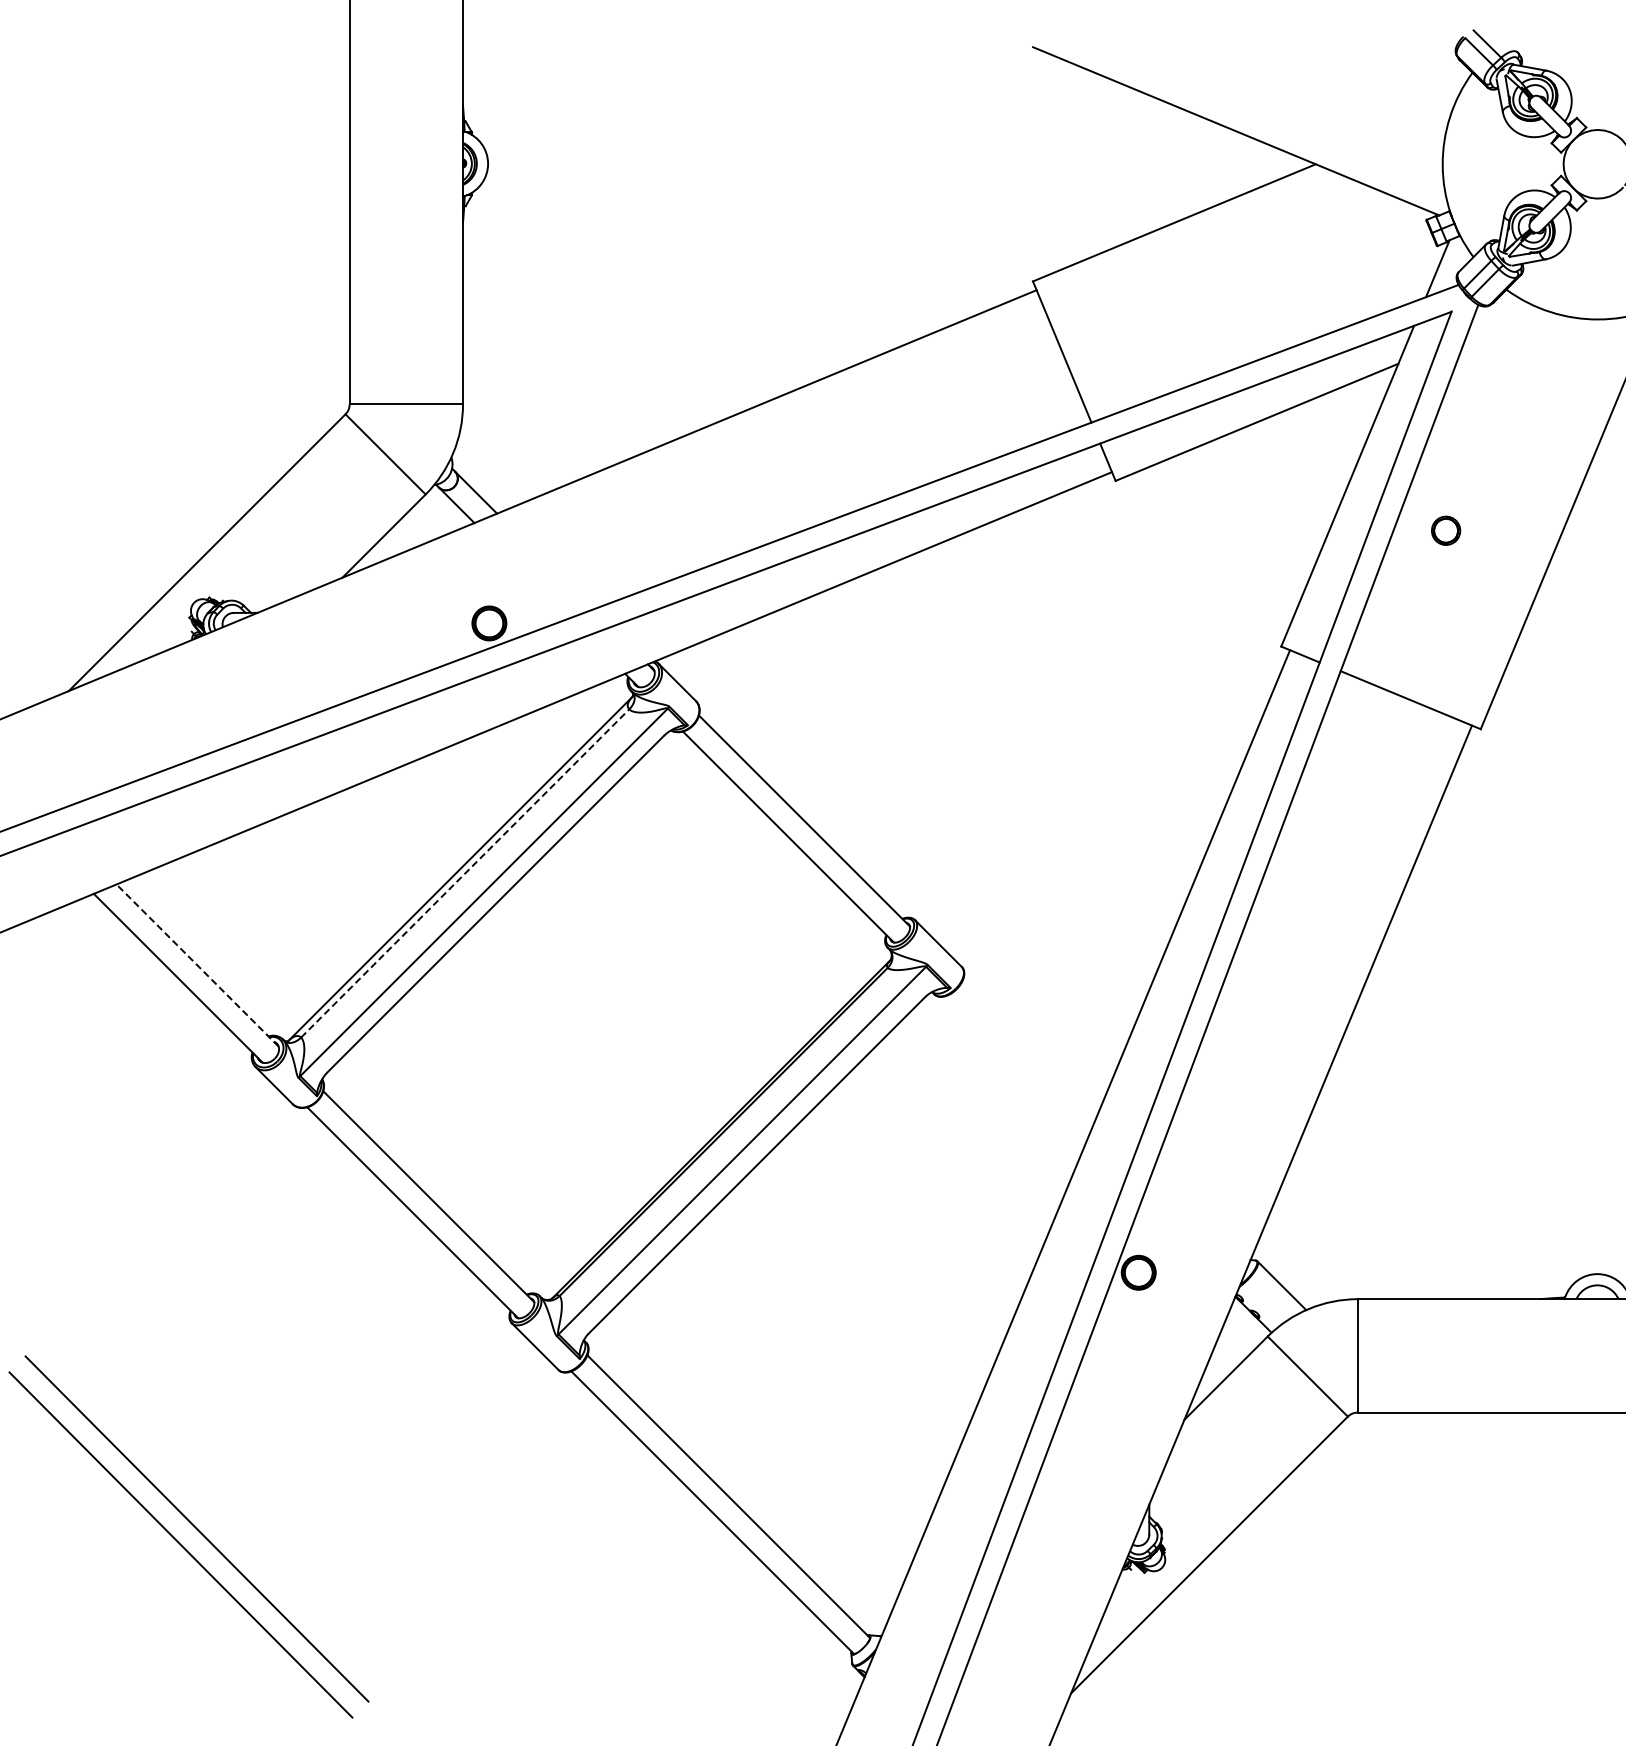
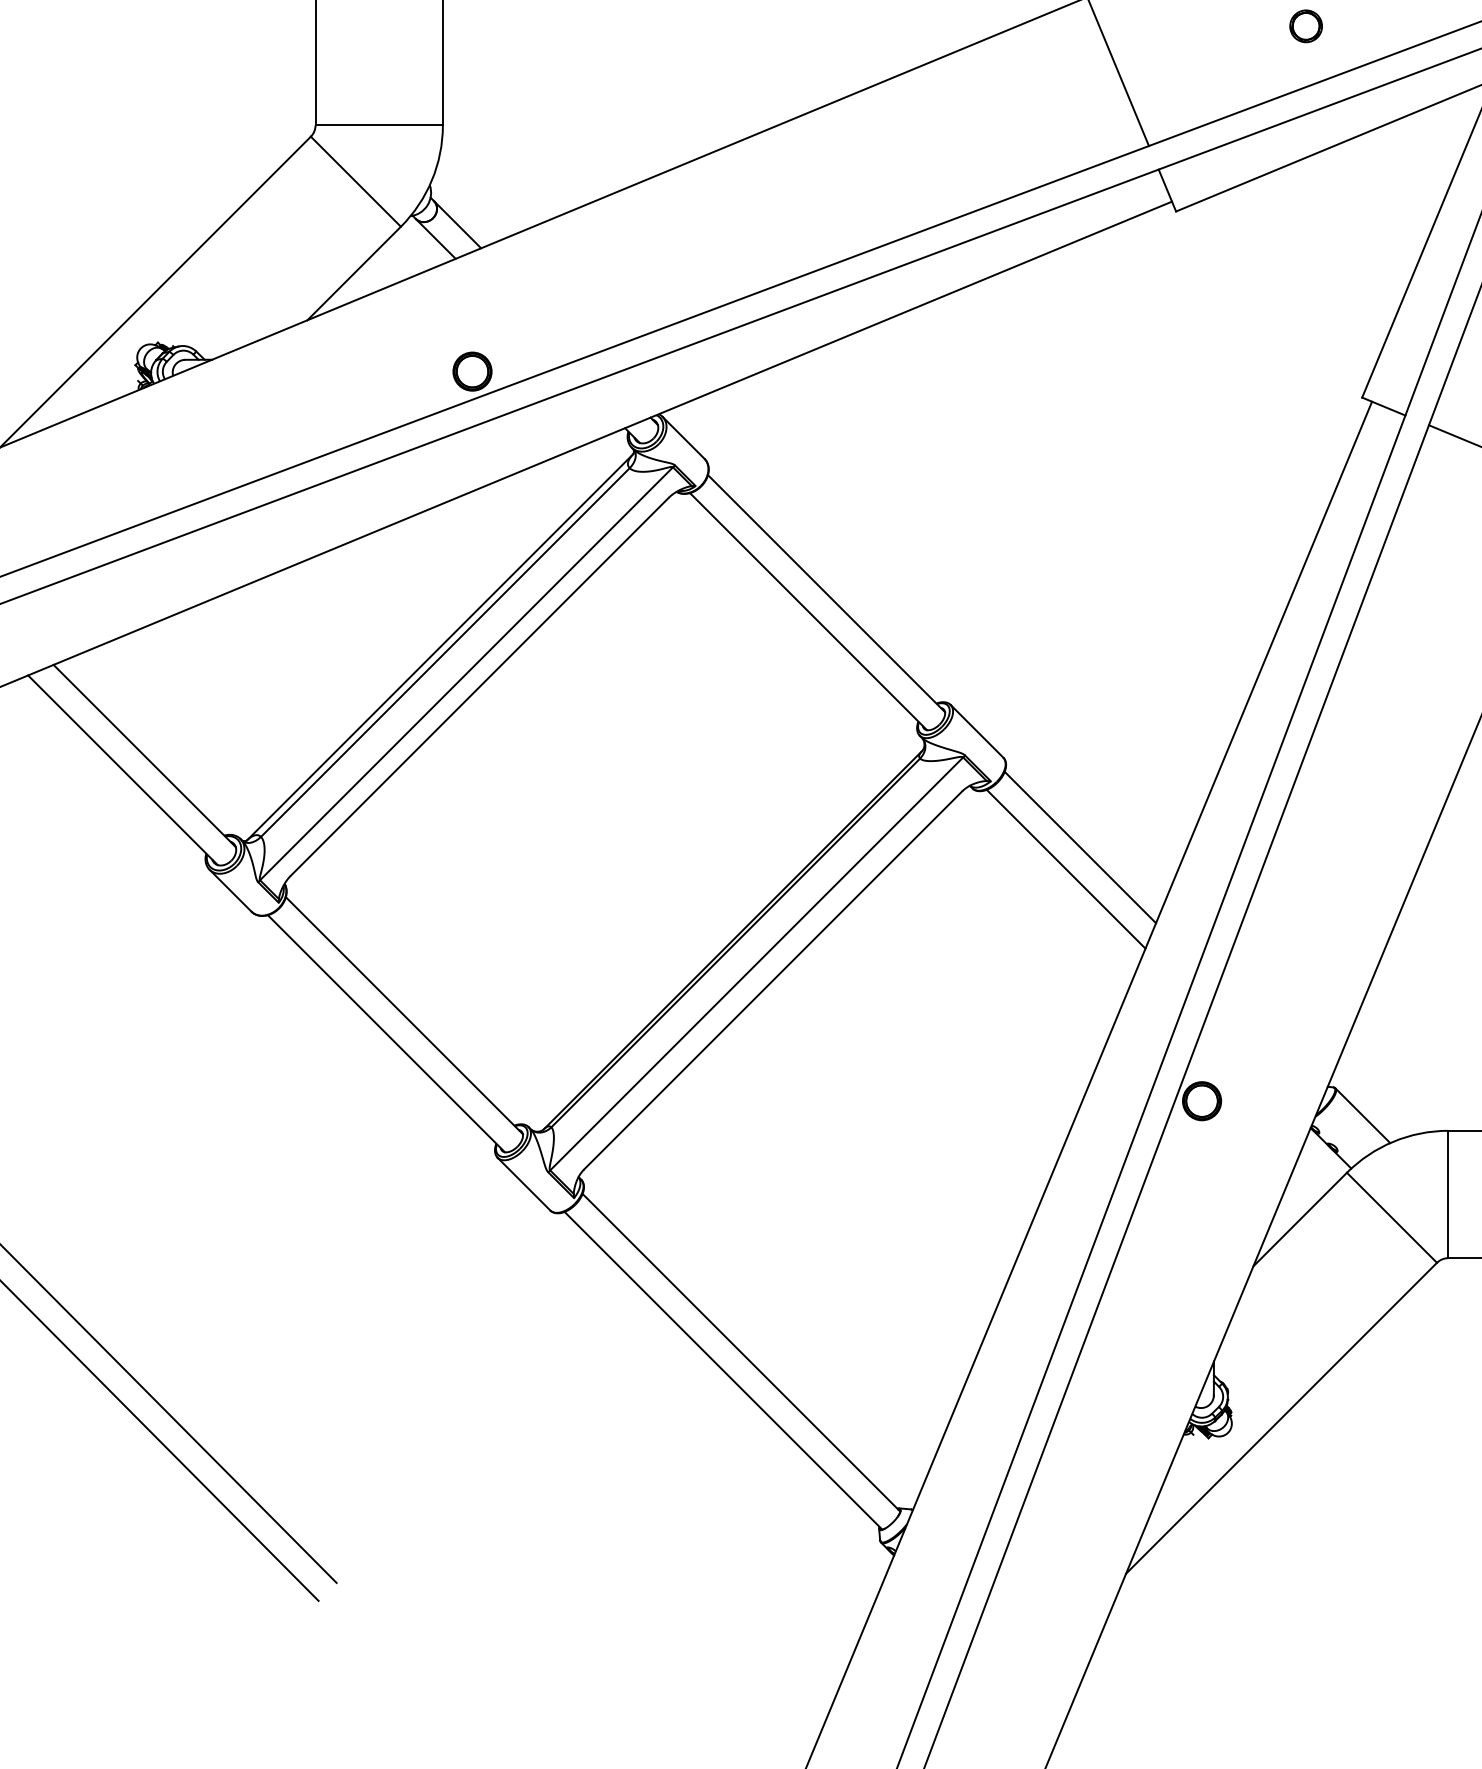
part: (1231, 316) -> (1306, 26), added
line: (465, 873) -> (445, 652), dashed -> solid
line: (197, 965) -> (144, 755), dashed -> solid
line: (1030, 1046) -> (1080, 846), added
line: (1017, 1066) -> (1065, 869), added

